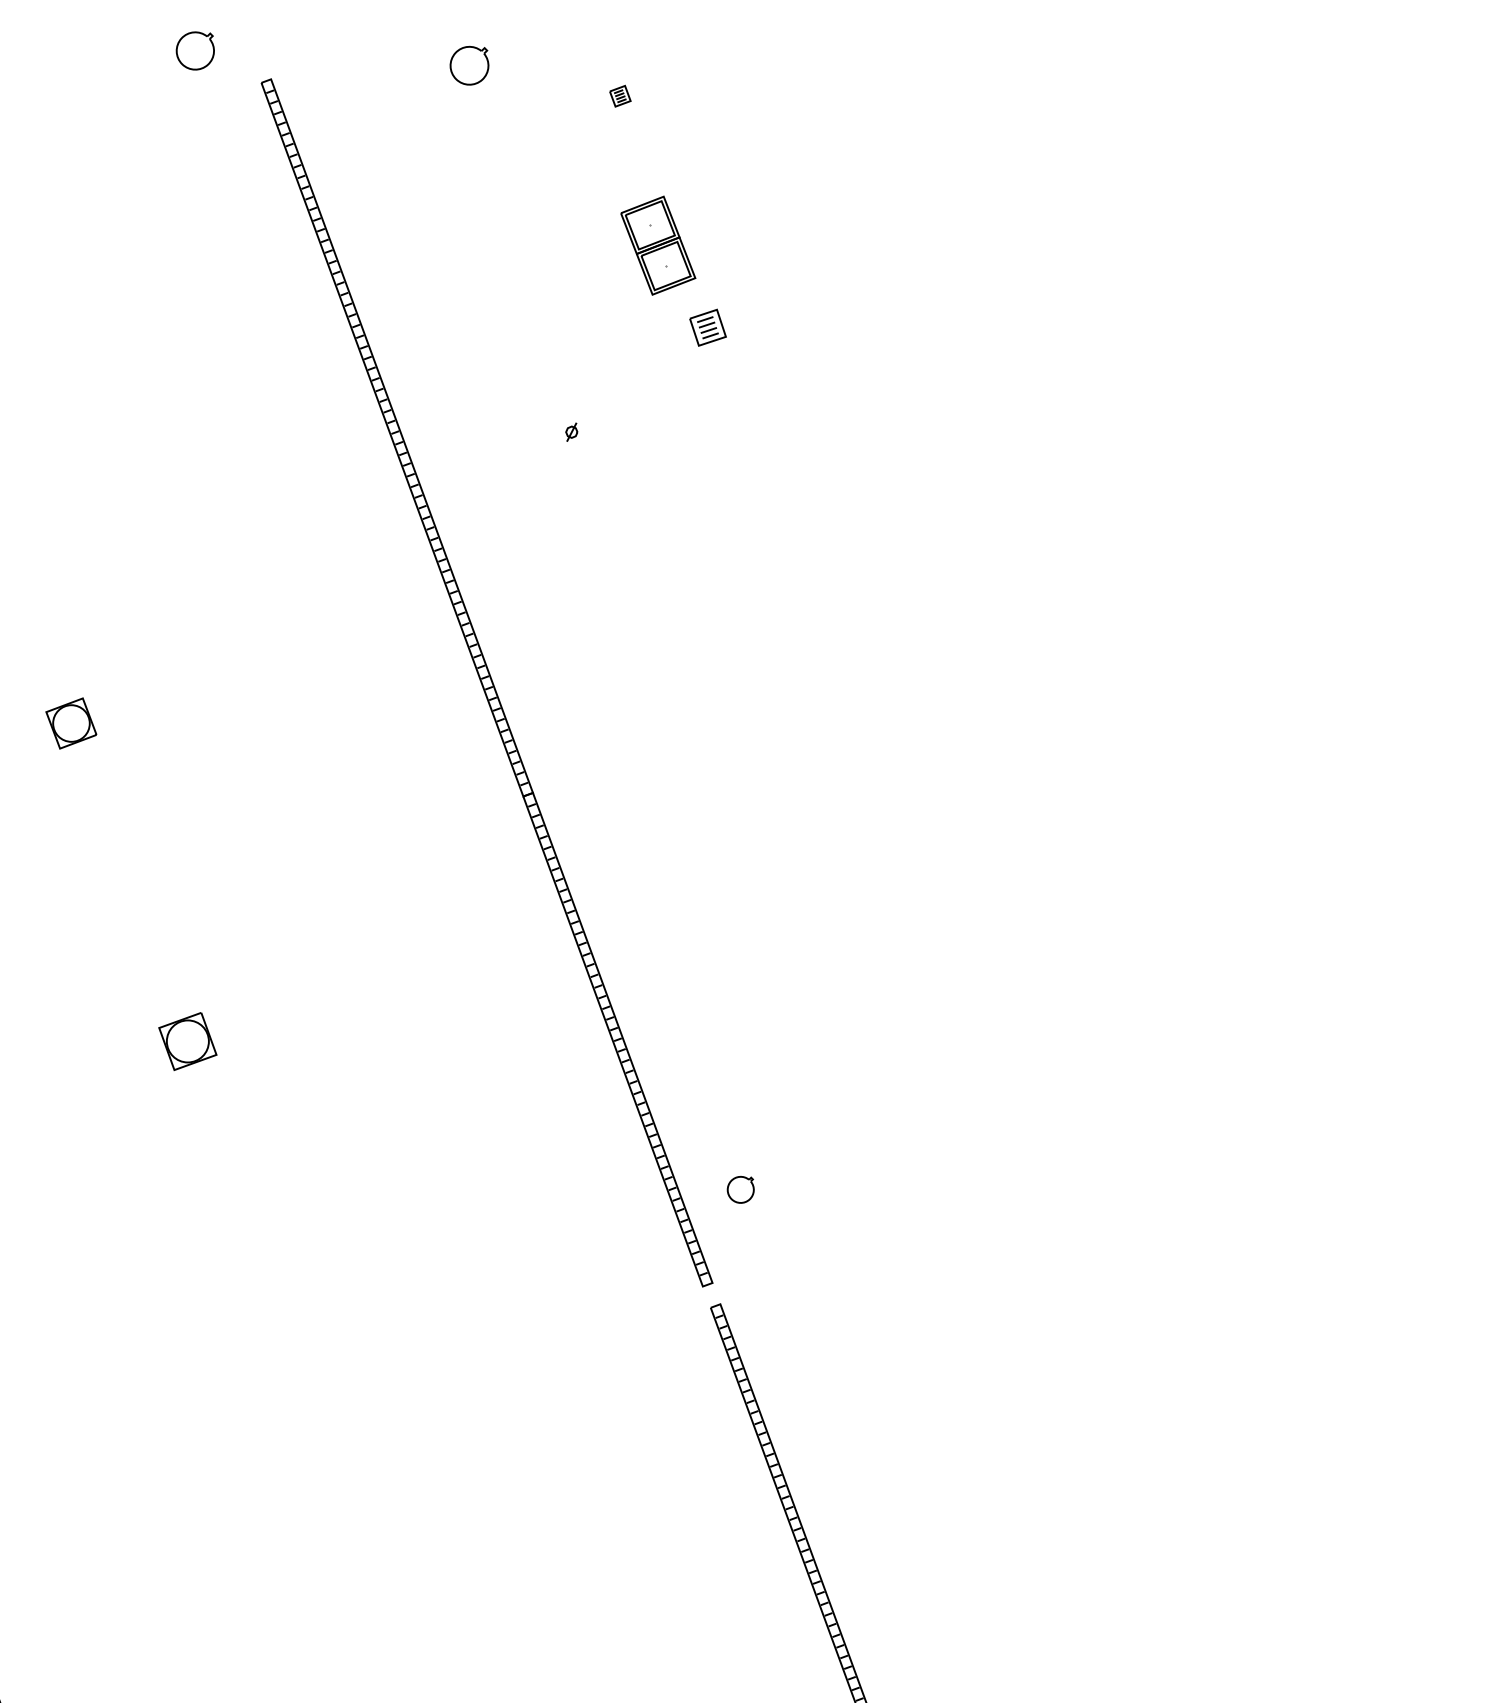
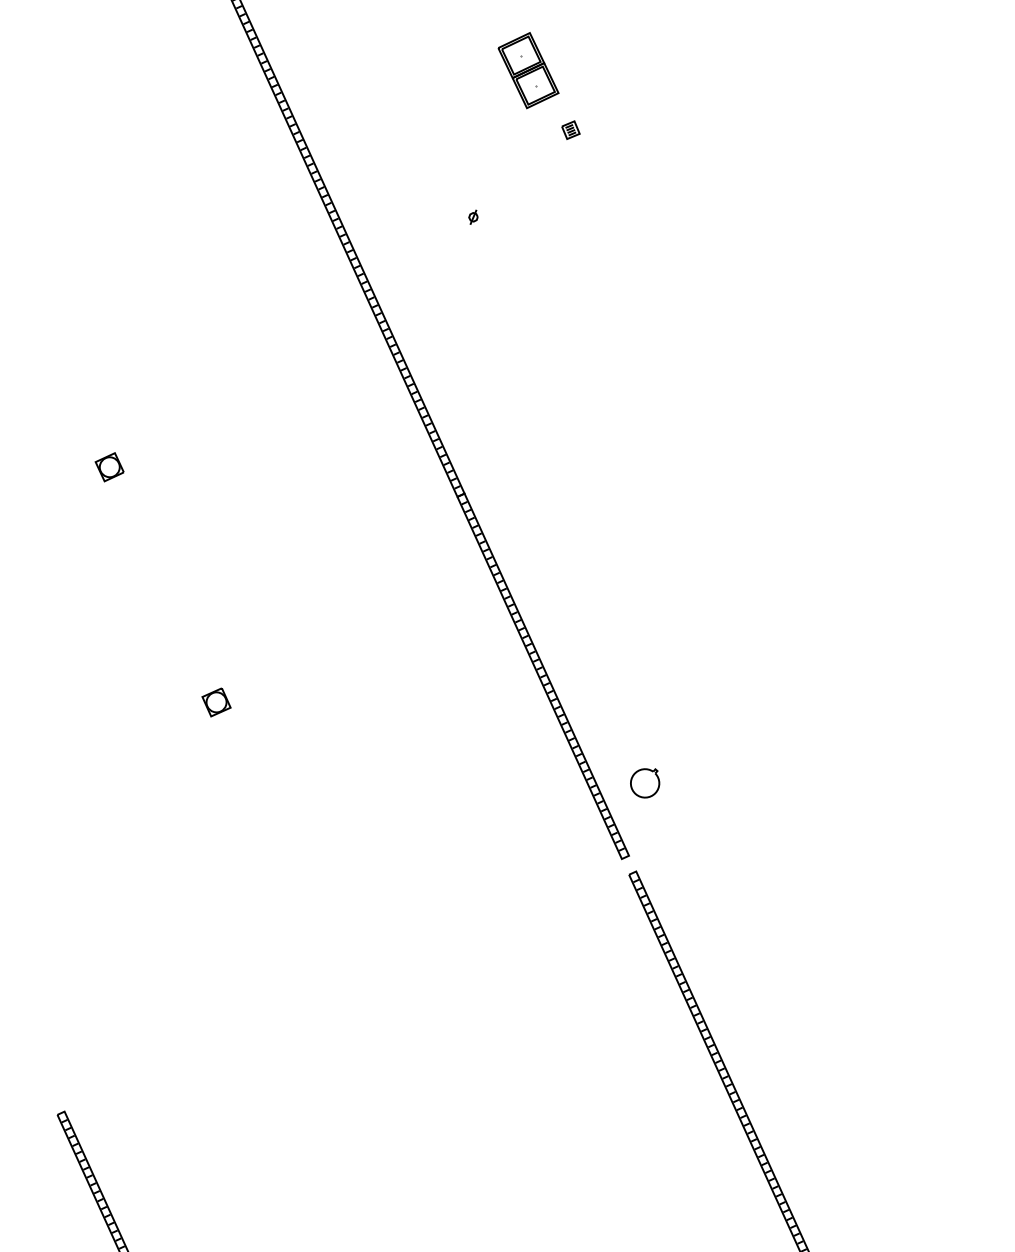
part: (707, 327) -> (570, 129), size x0.62
part: (70, 723) -> (109, 467), size x0.71
part: (187, 1041) -> (216, 702), size x0.62
part: (740, 1189) -> (644, 783), size x1.43

